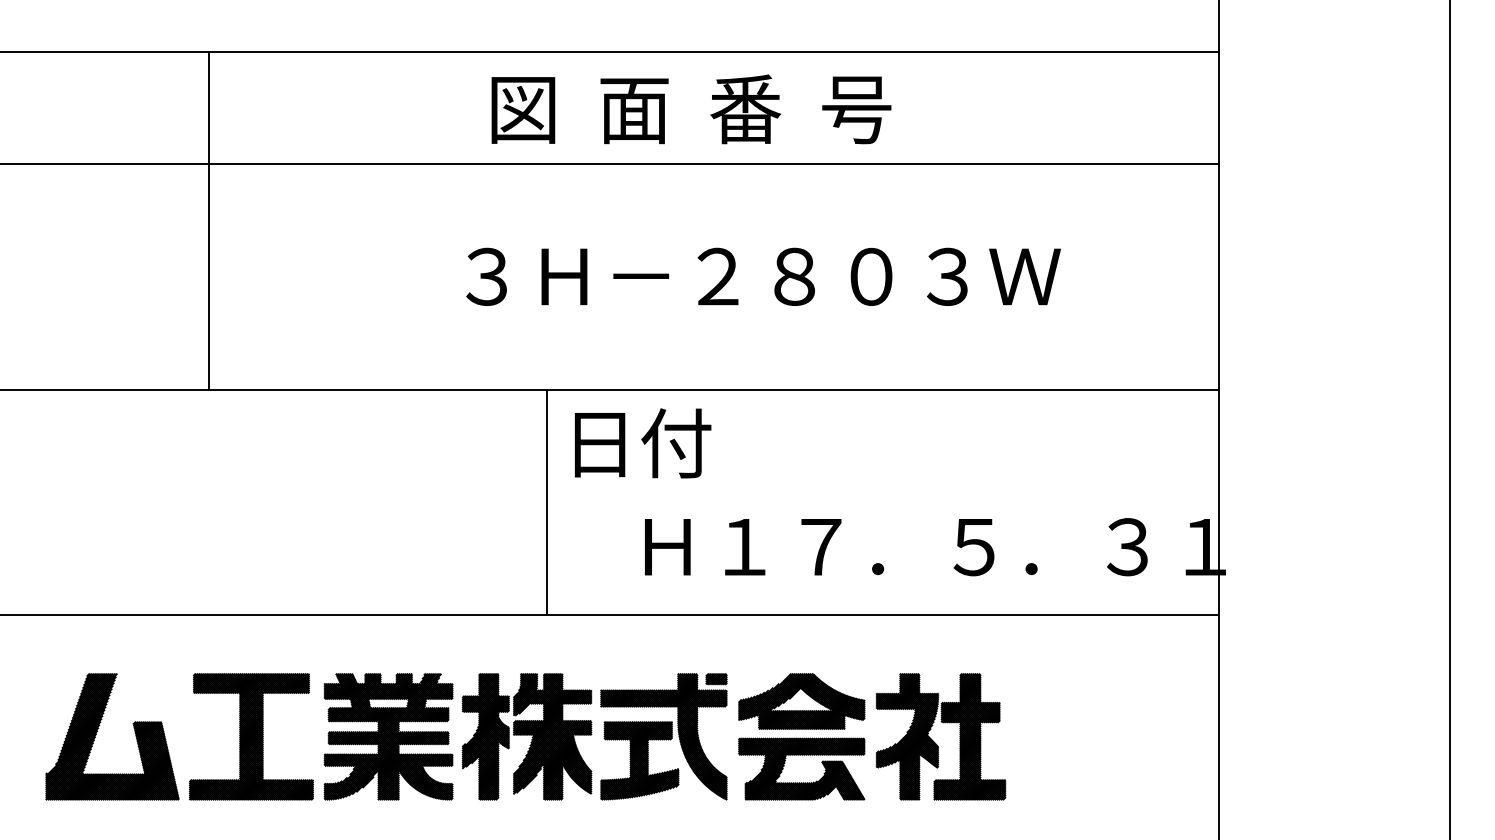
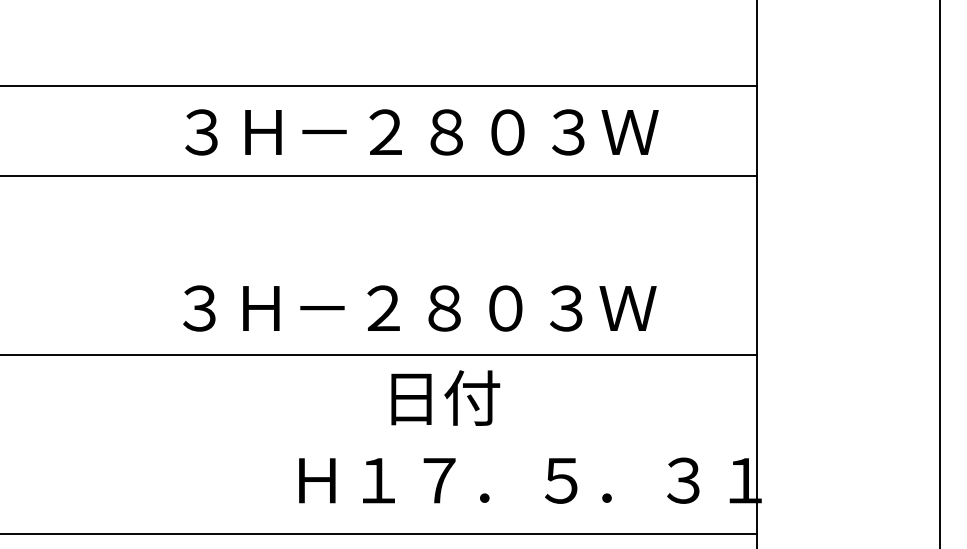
text: (793, 109) -> (417, 132), 図  面  番  号 -> ３Ｈ－２８０３Ｗ
text: (763, 276) -> (419, 308), moved
text: (643, 443) -> (446, 398), moved
line: (546, 501) -> (220, 444), removed

